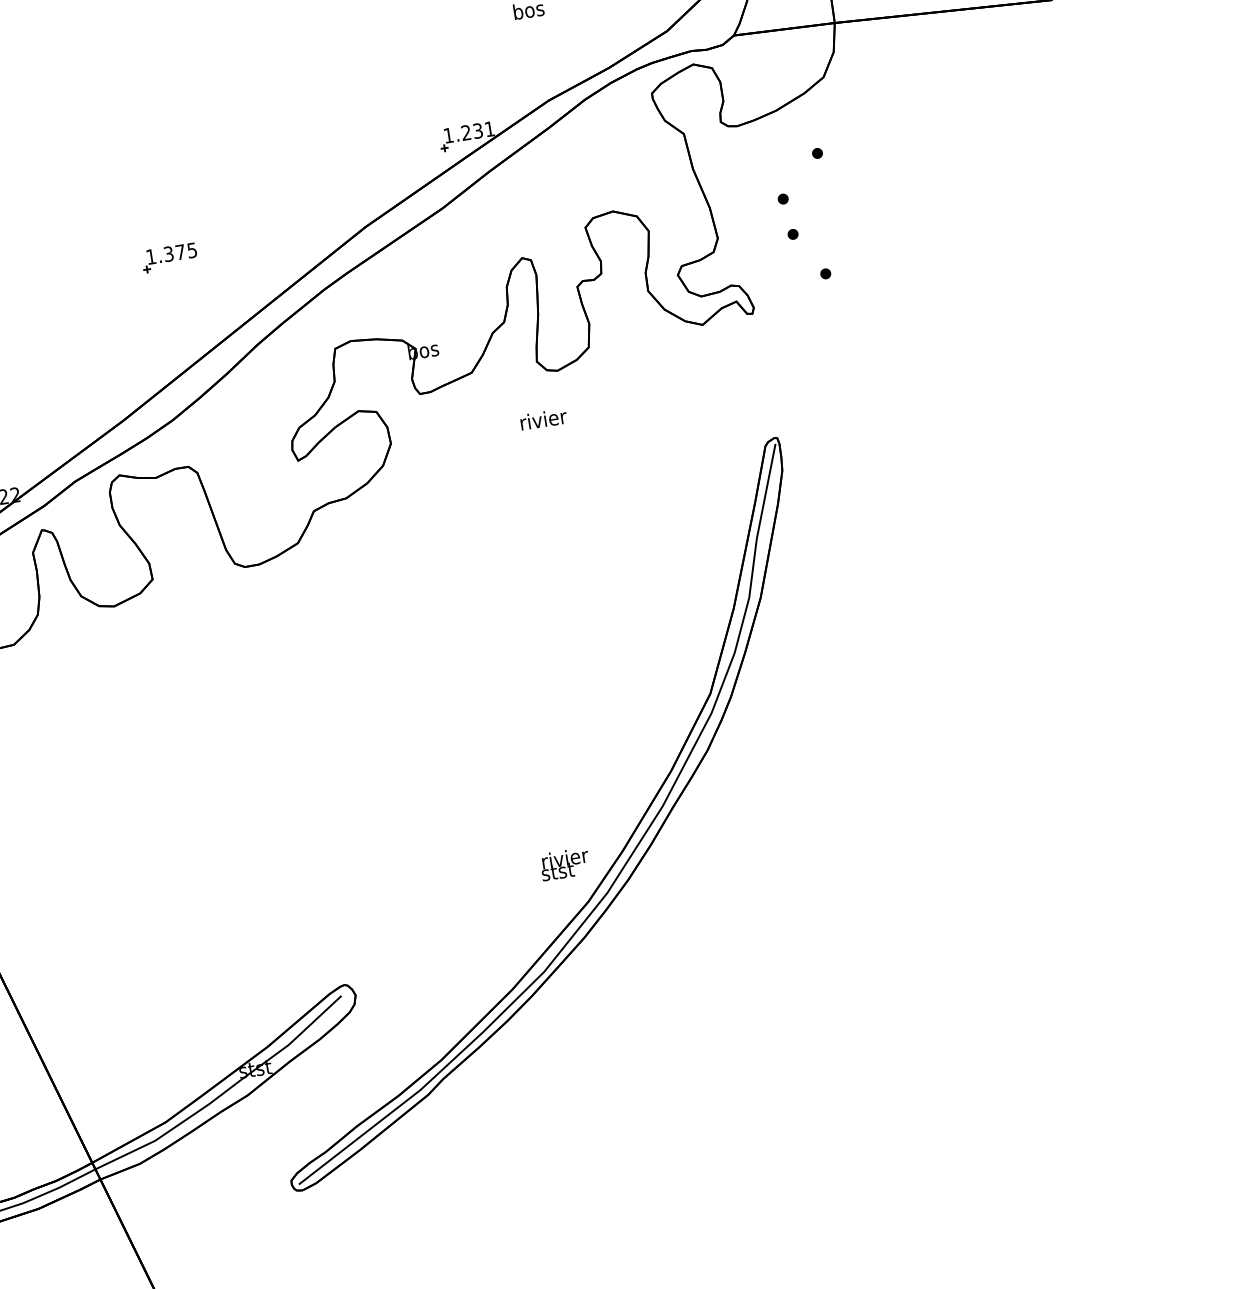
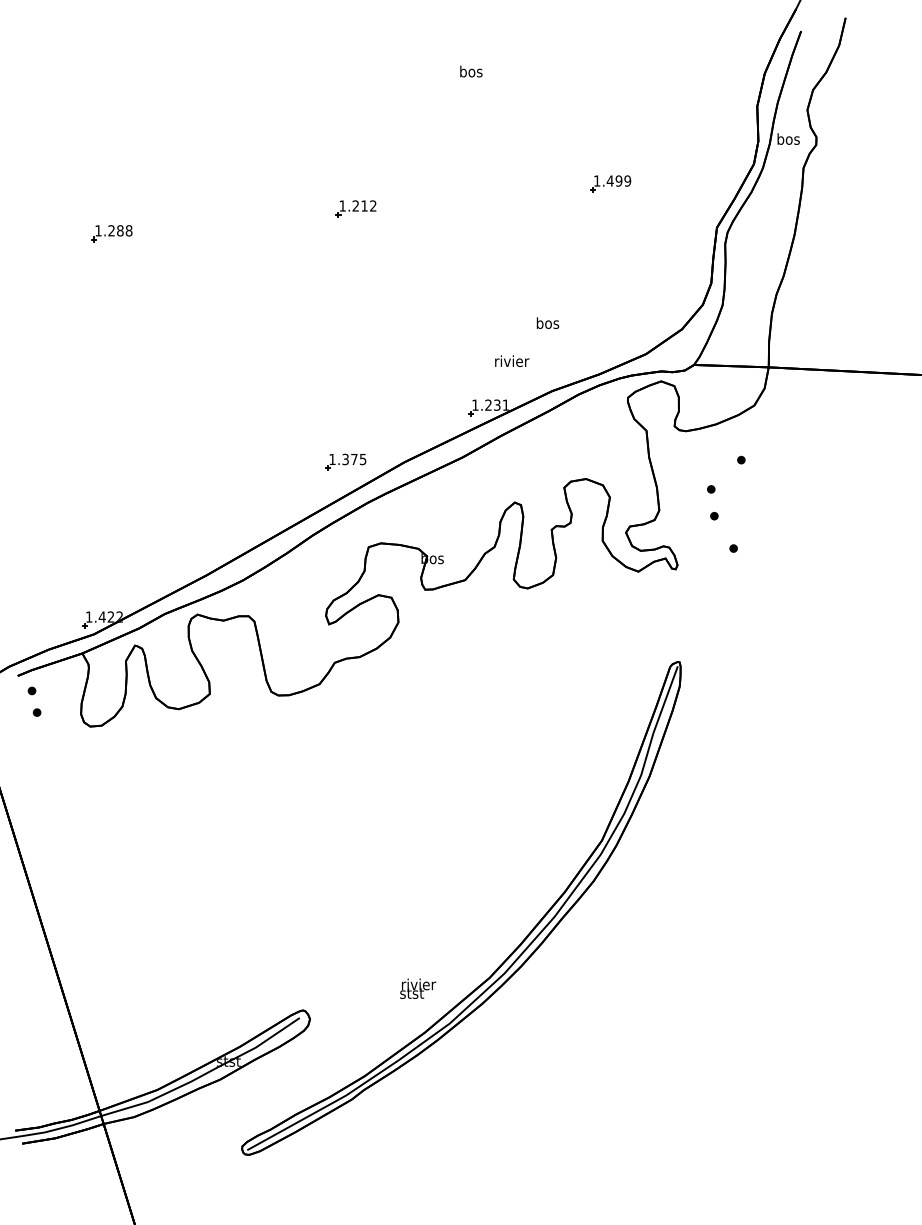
part: (169, 256) -> (345, 461), moved
text: (543, 418) -> (512, 360), moved
text: (565, 863) -> (418, 988), moved

